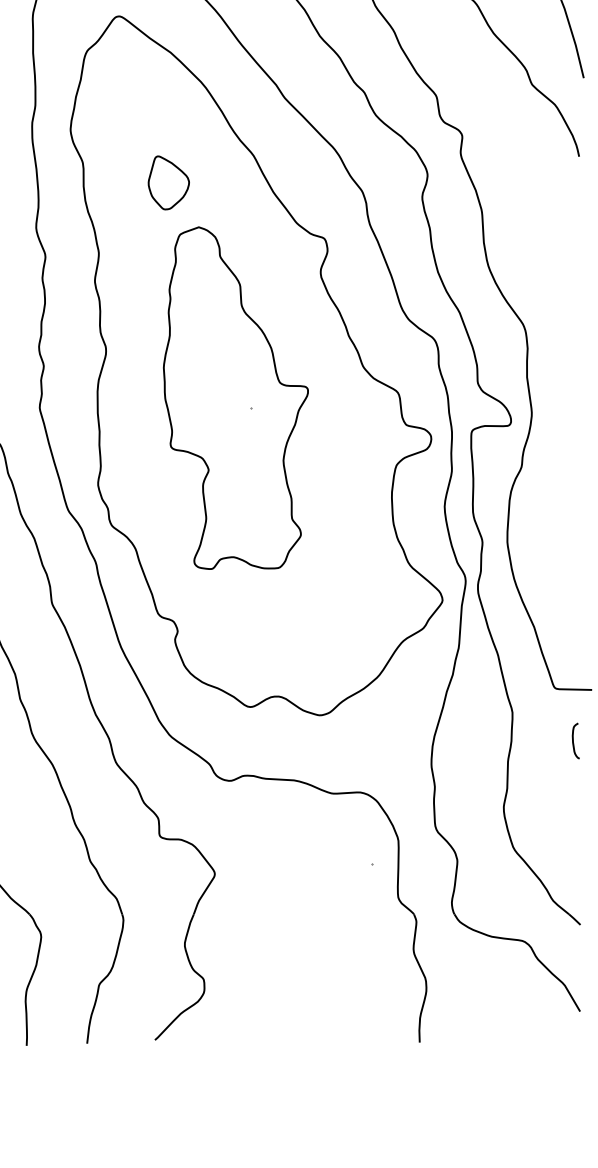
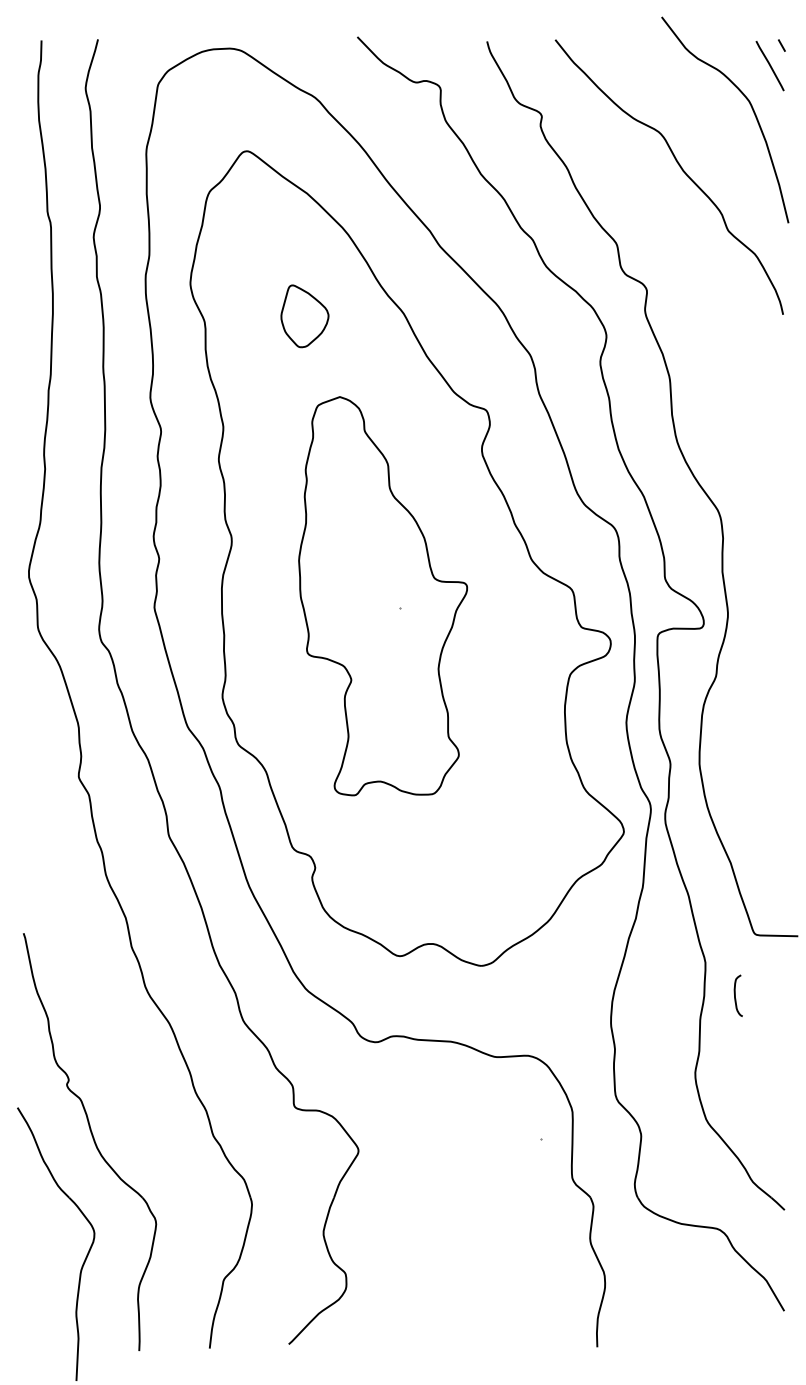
part: (168, 183) -> (304, 316), moved
curve: (573, 740) -> (735, 995), moved

